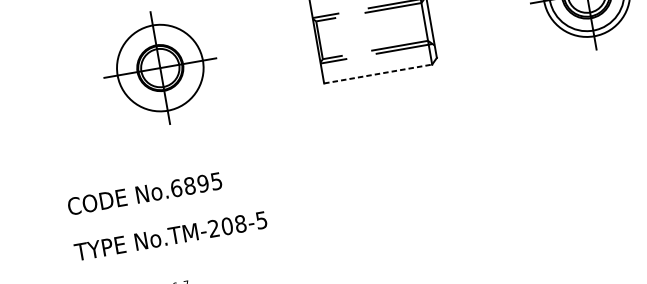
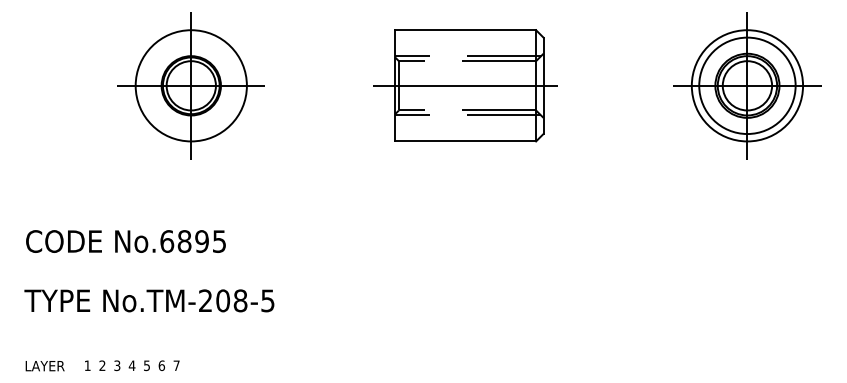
line: (372, 30) -> (468, 85), added
line: (378, 73) -> (466, 141), dashed -> solid
text: (144, 193) -> (125, 241), moved
text: (170, 235) -> (149, 300), moved

